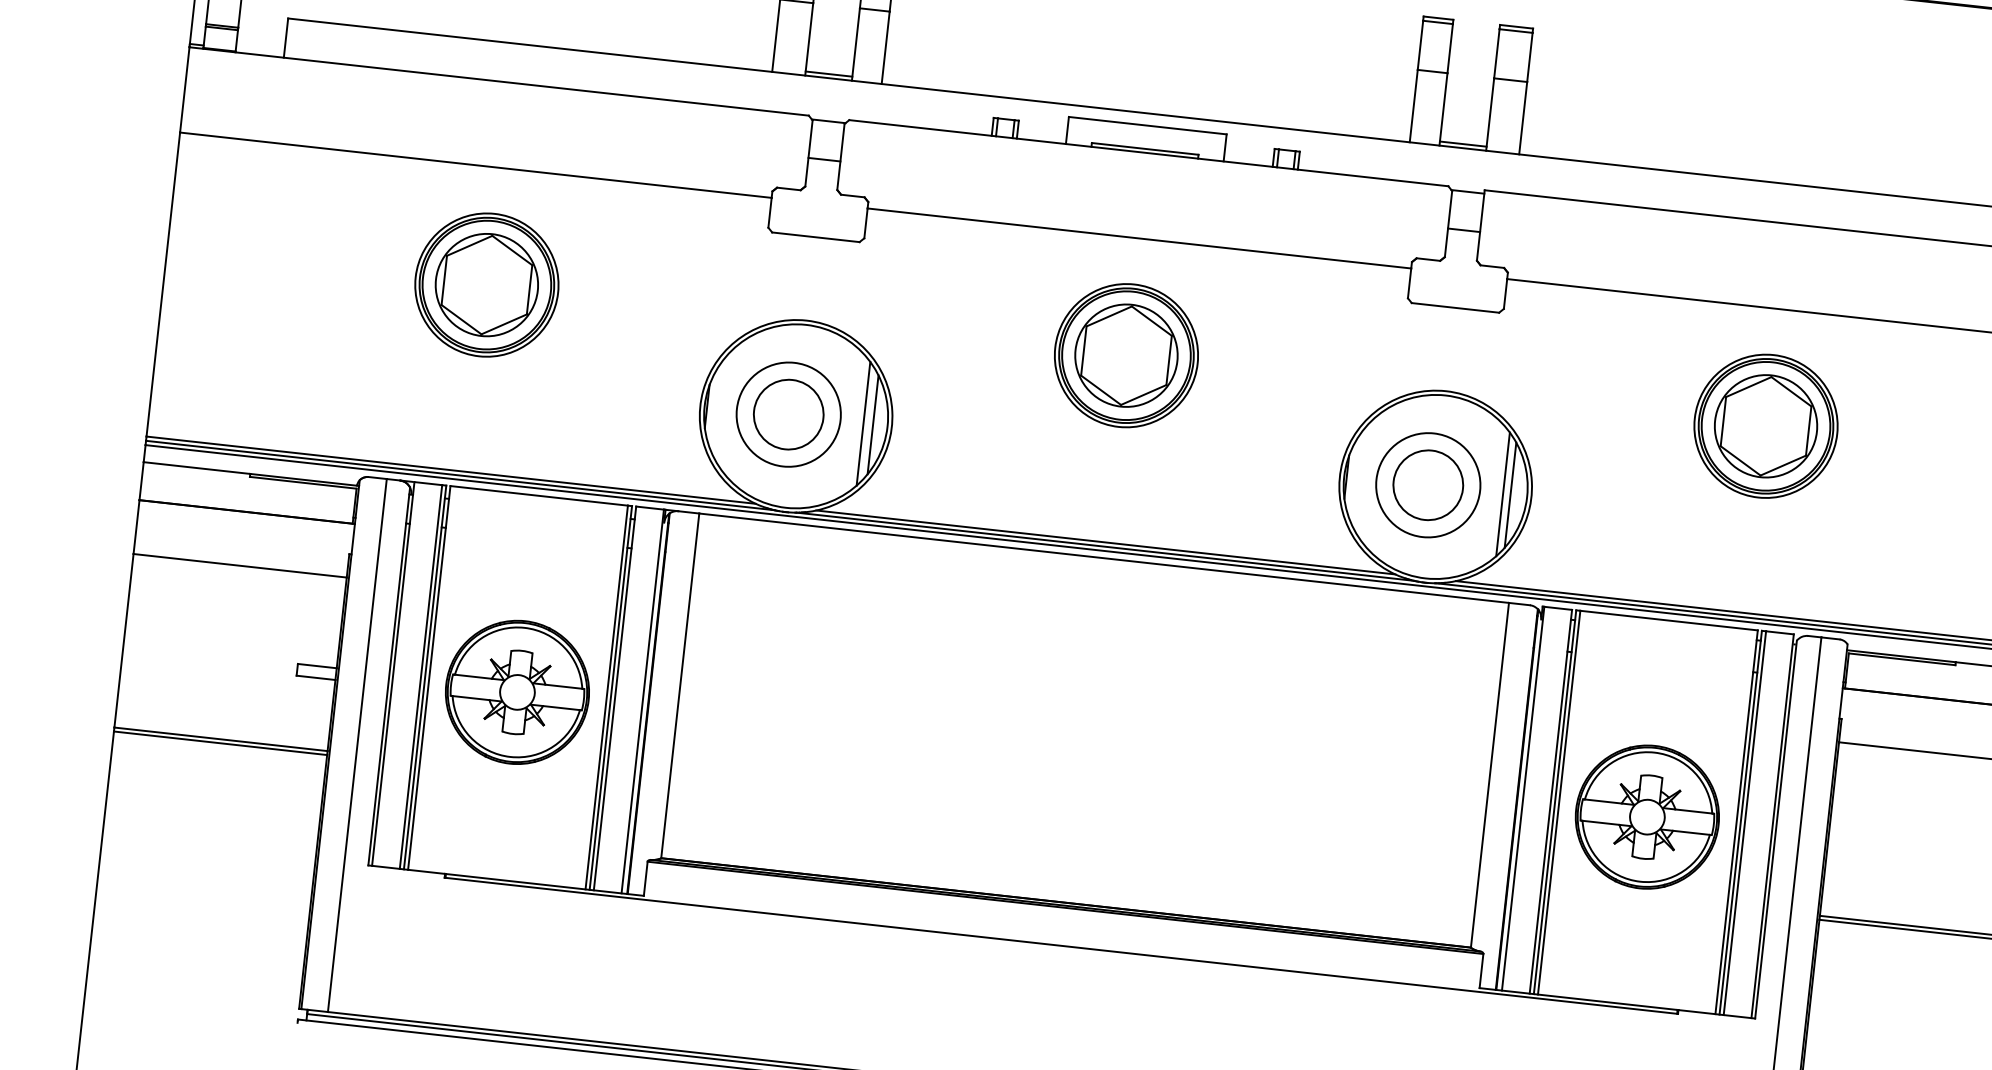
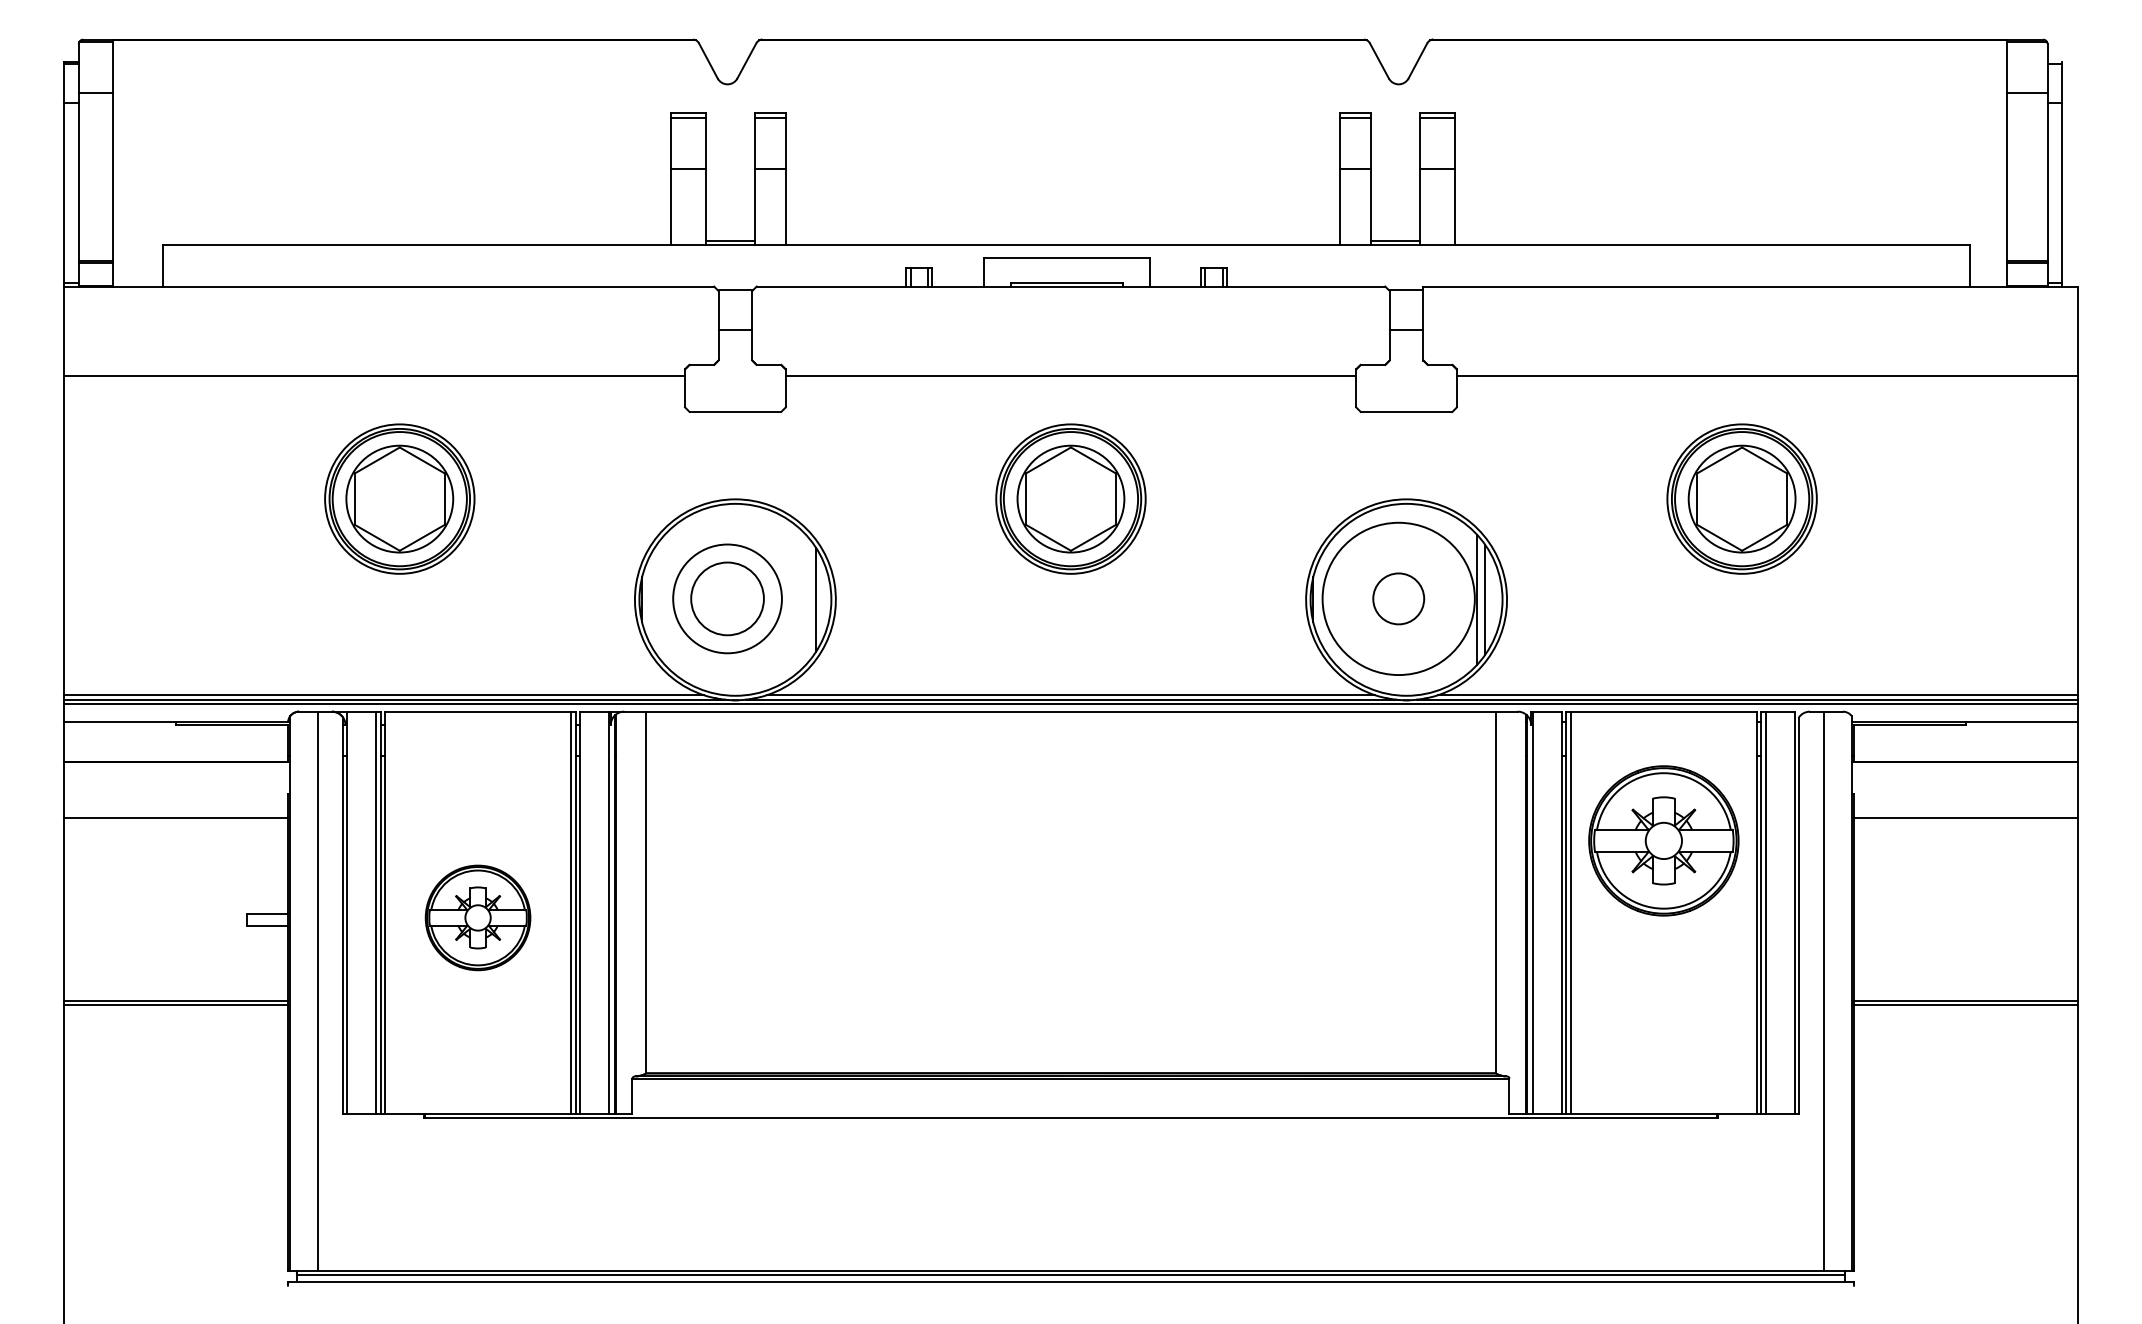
line: (863, 423) -> (806, 599), removed
circle: (1428, 484) -> (1398, 598), size x0.7
circle: (1428, 484) -> (1398, 598), size x1.4
part: (516, 691) -> (477, 917), size x0.7
part: (1647, 816) -> (1663, 840), moved

